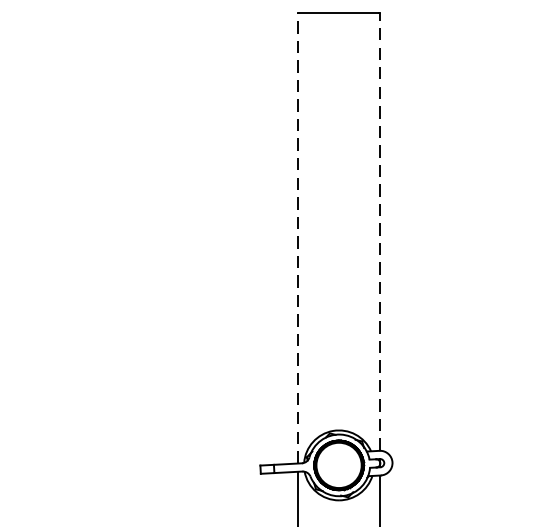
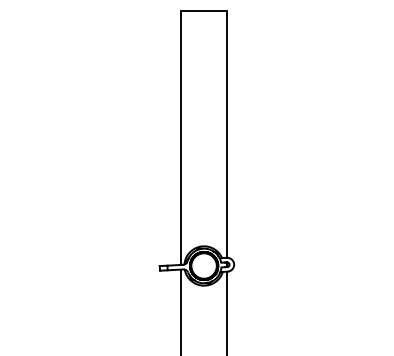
line: (380, 231) -> (227, 134), dashed -> solid
line: (297, 238) -> (180, 138), dashed -> solid

